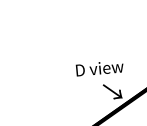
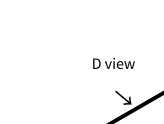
text: (99, 68) -> (113, 63), moved

